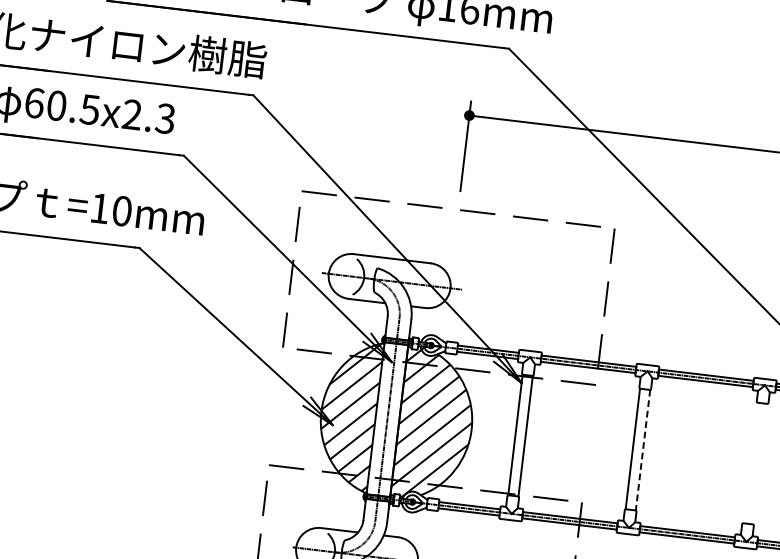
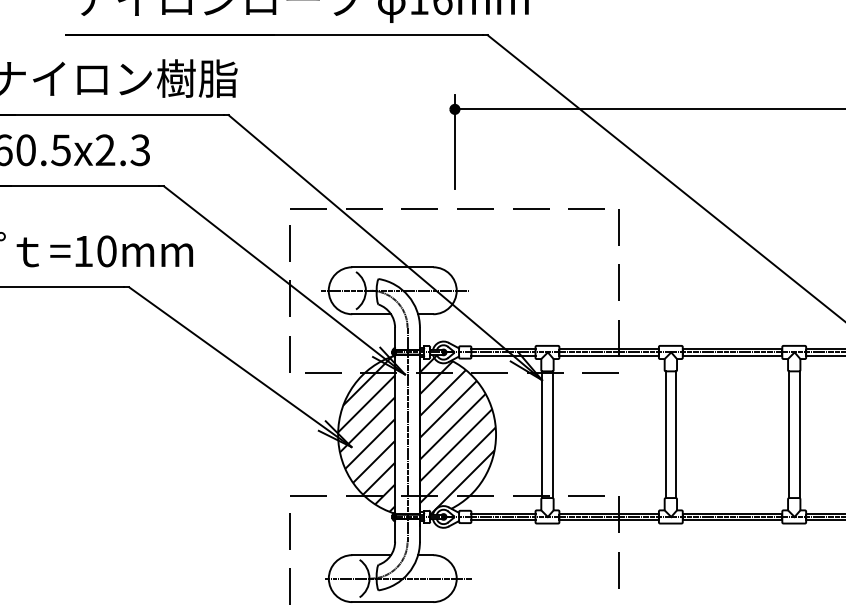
line: (643, 450) -> (676, 435), dashed -> solid
line: (749, 462) -> (788, 434), added
line: (760, 463) -> (799, 434), added

